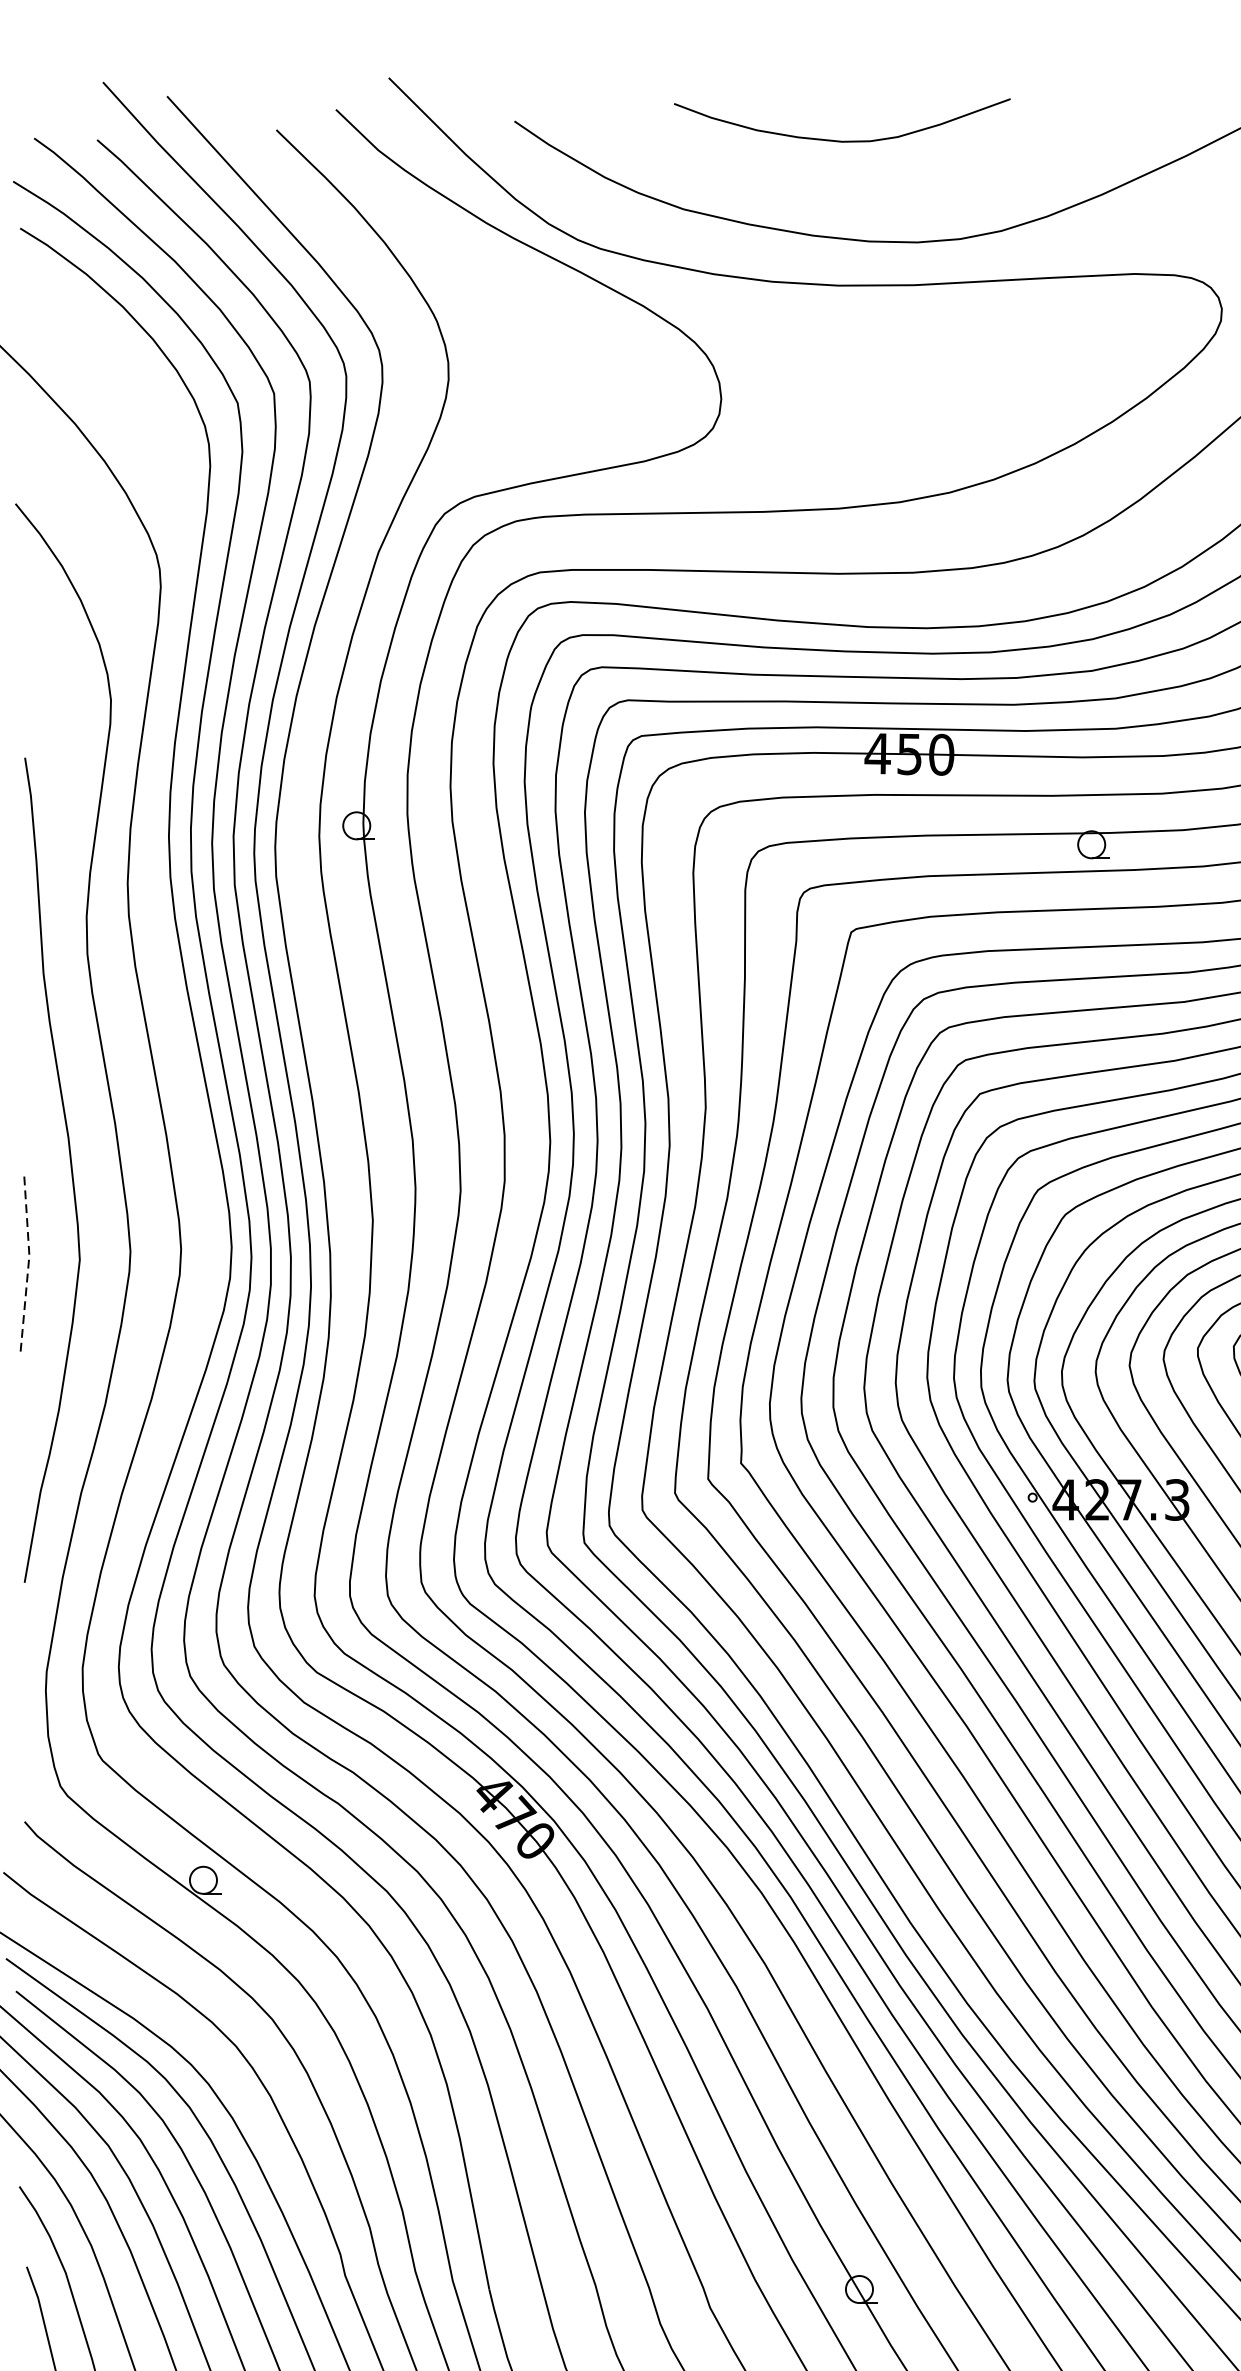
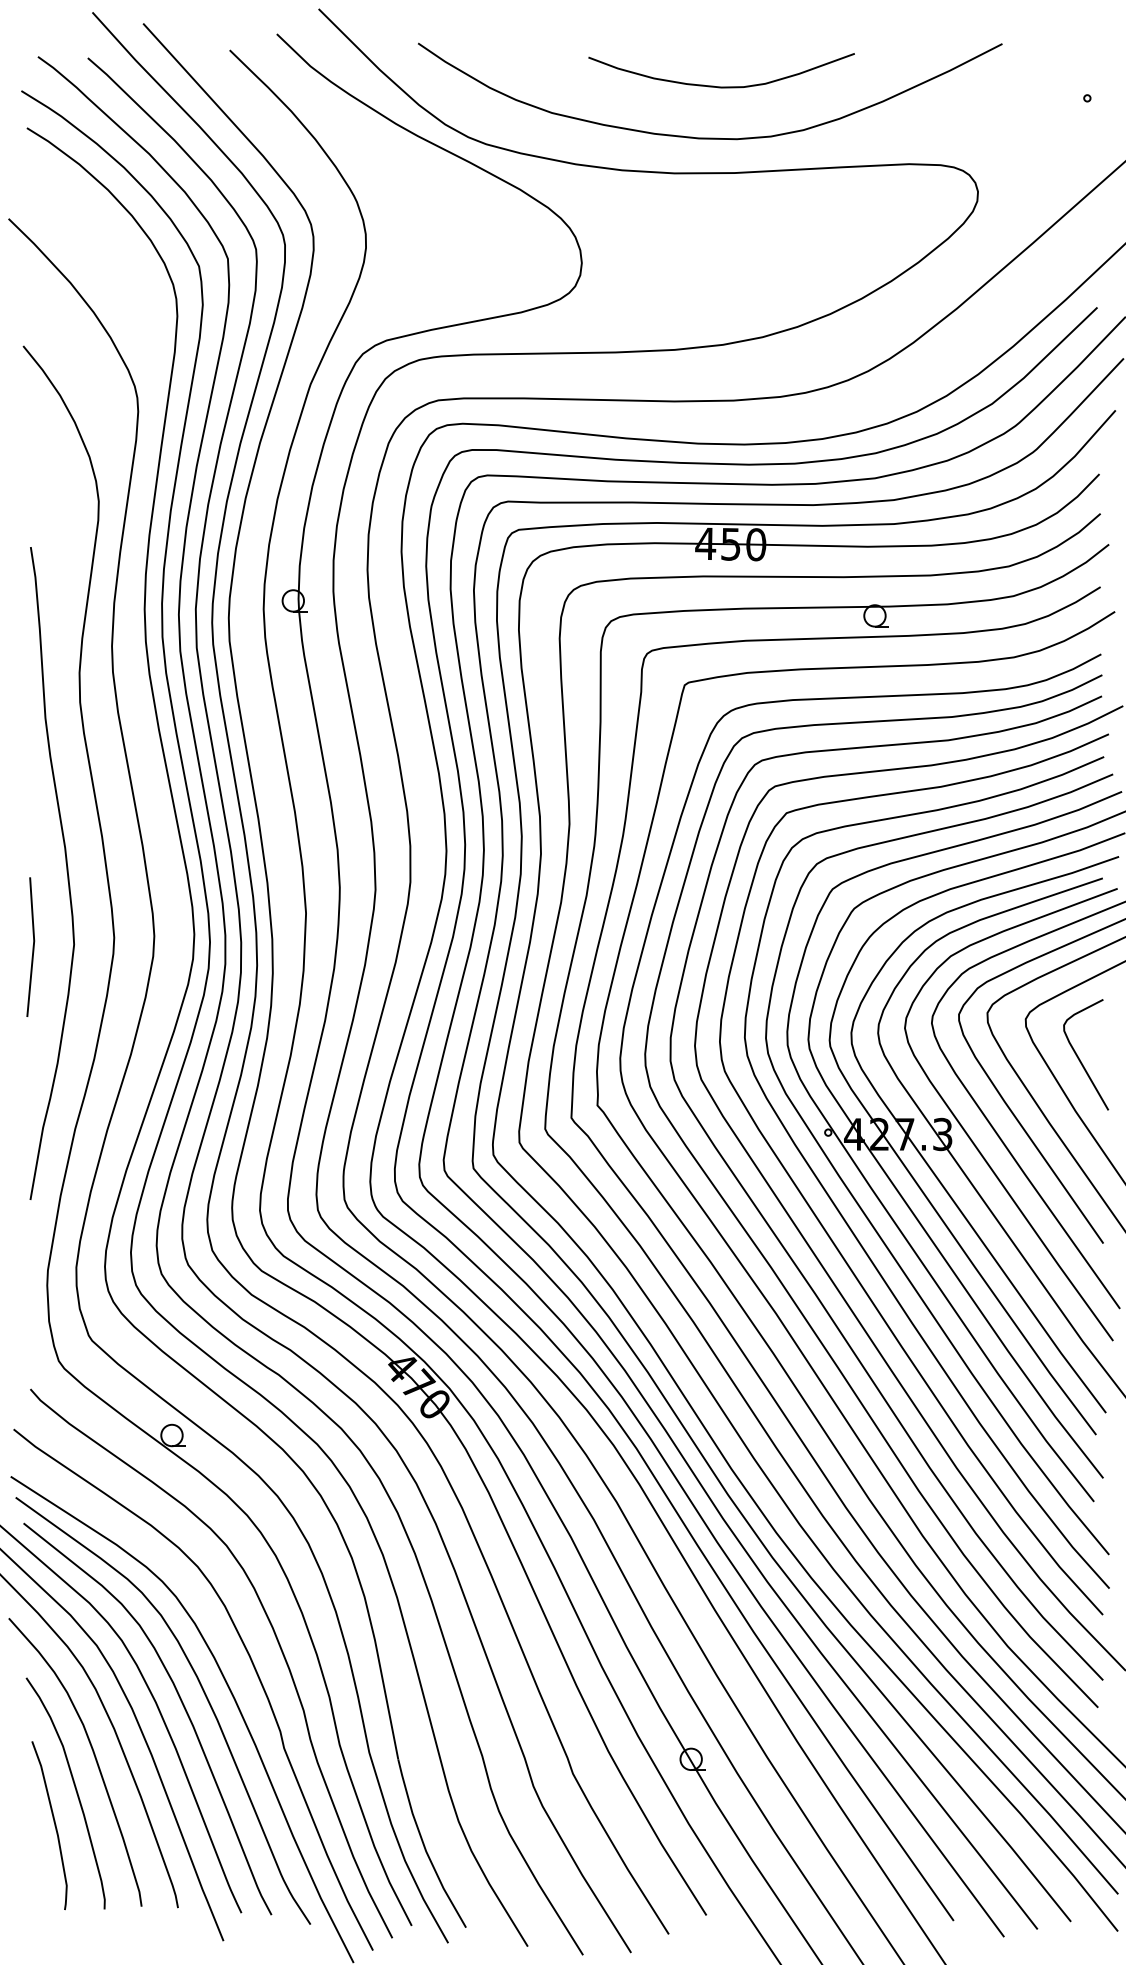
curve: (842, 140) -> (721, 86), moved
line: (28, 1262) -> (33, 946), dashed -> solid

